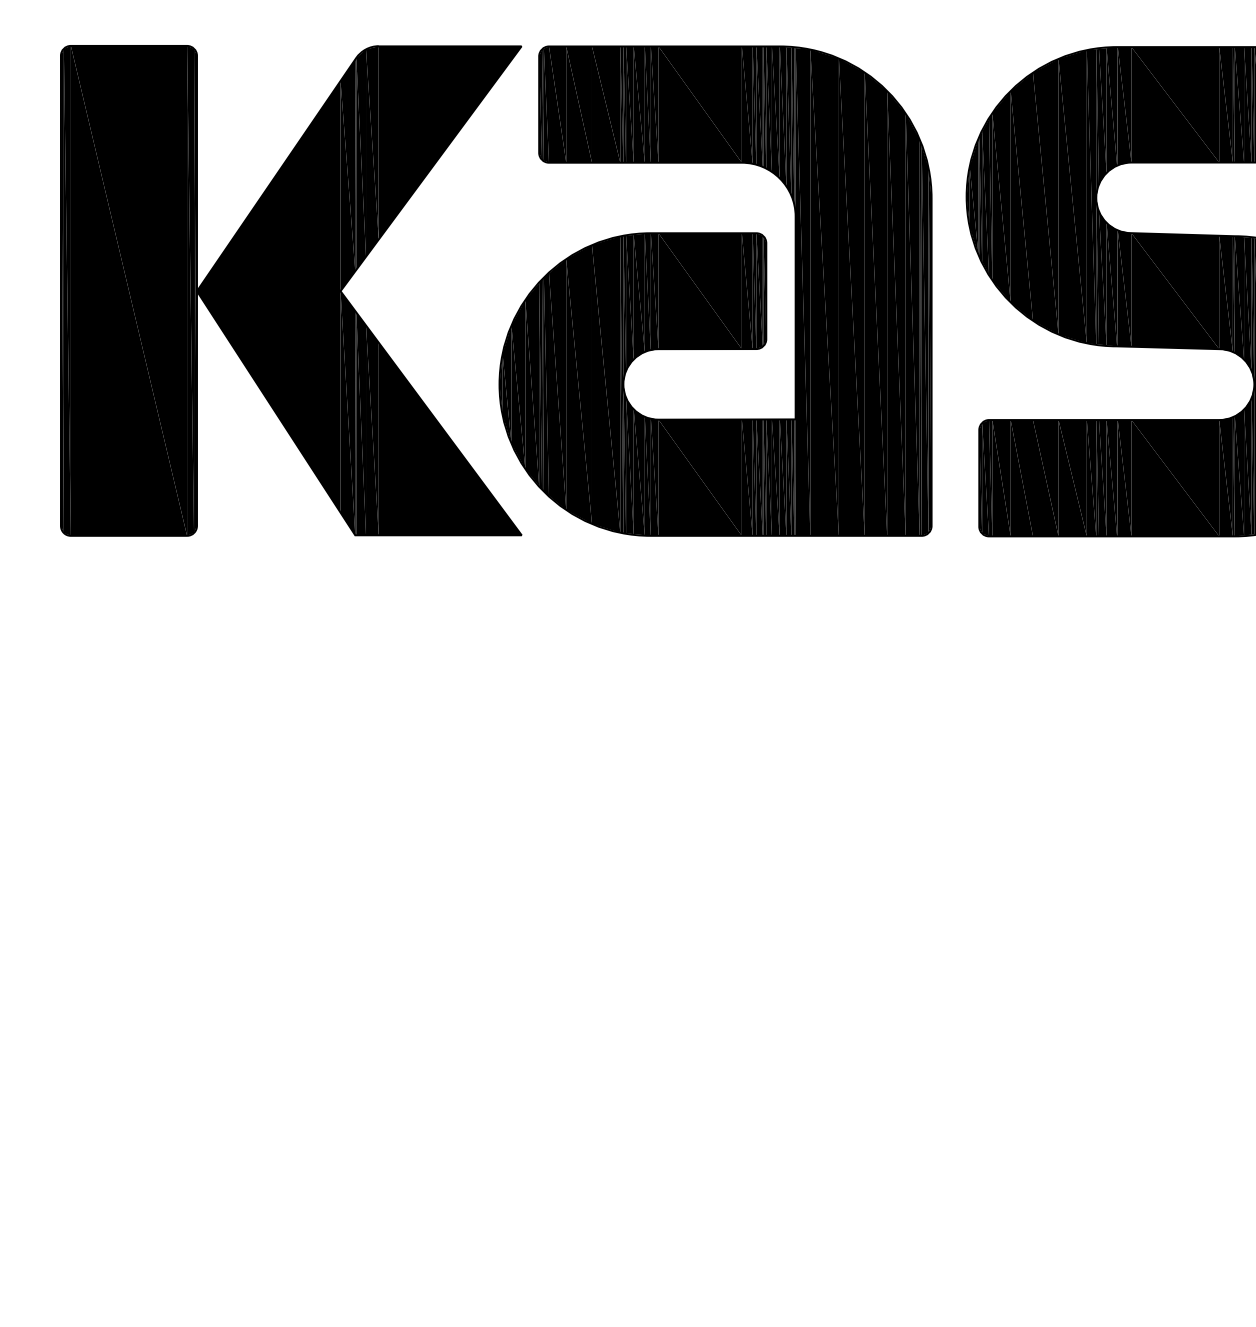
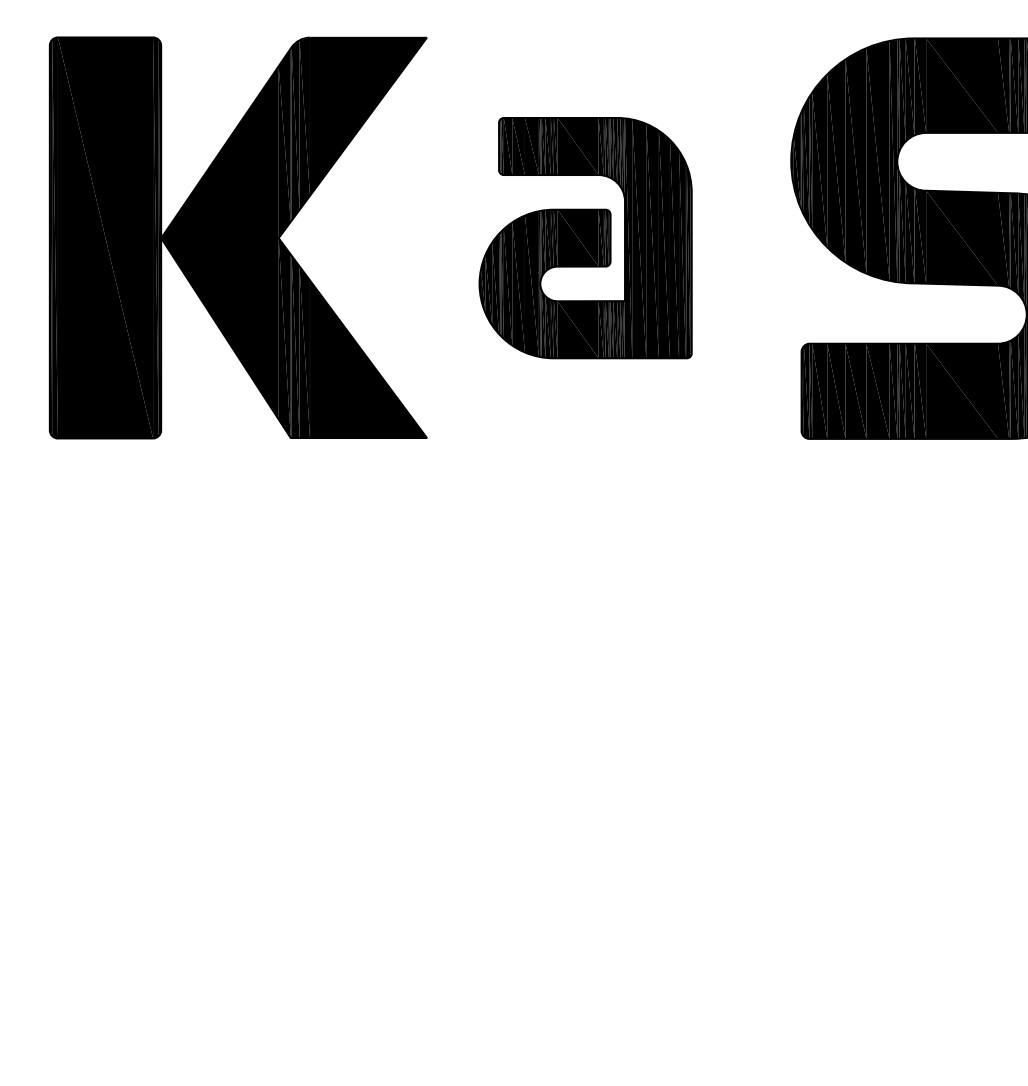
part: (715, 290) -> (585, 237), size x0.6

